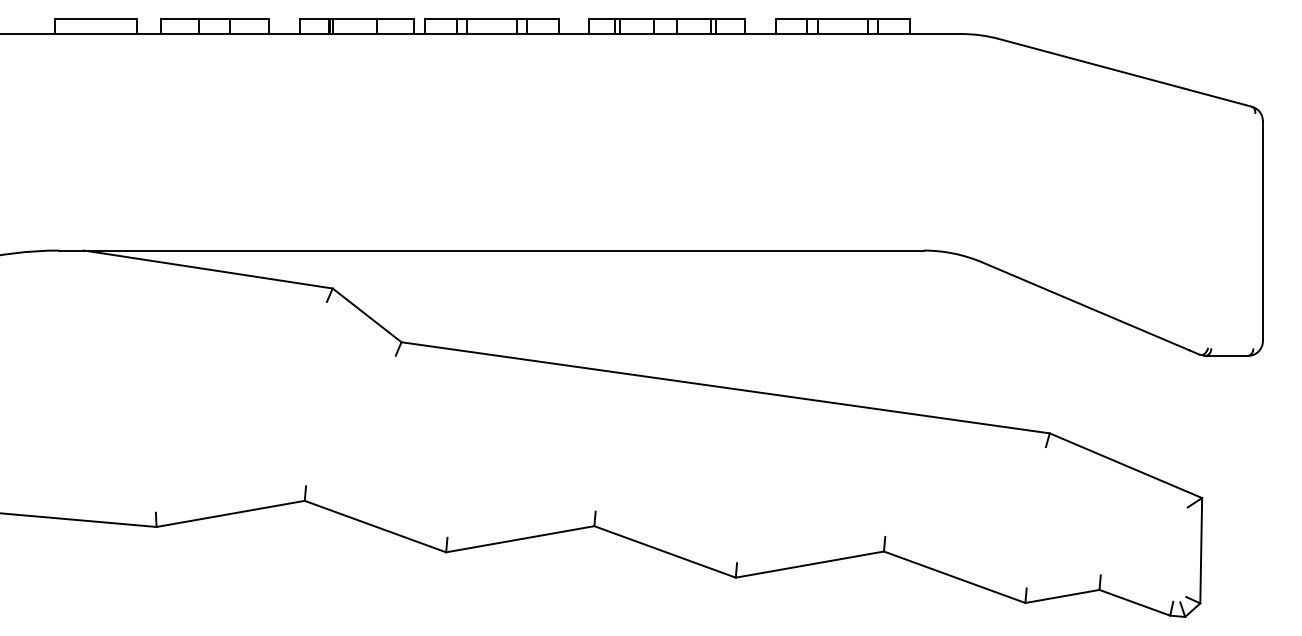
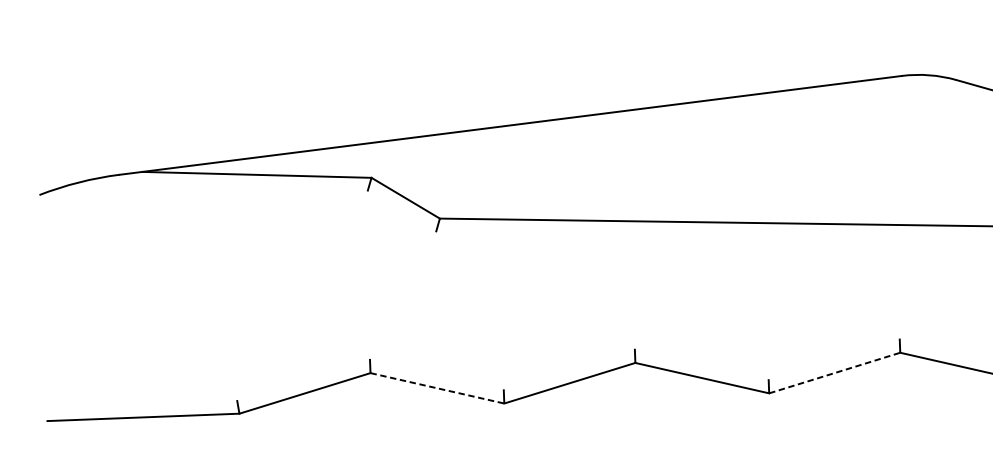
line: (375, 526) -> (437, 388), solid -> dashed
line: (810, 564) -> (835, 372), solid -> dashed

